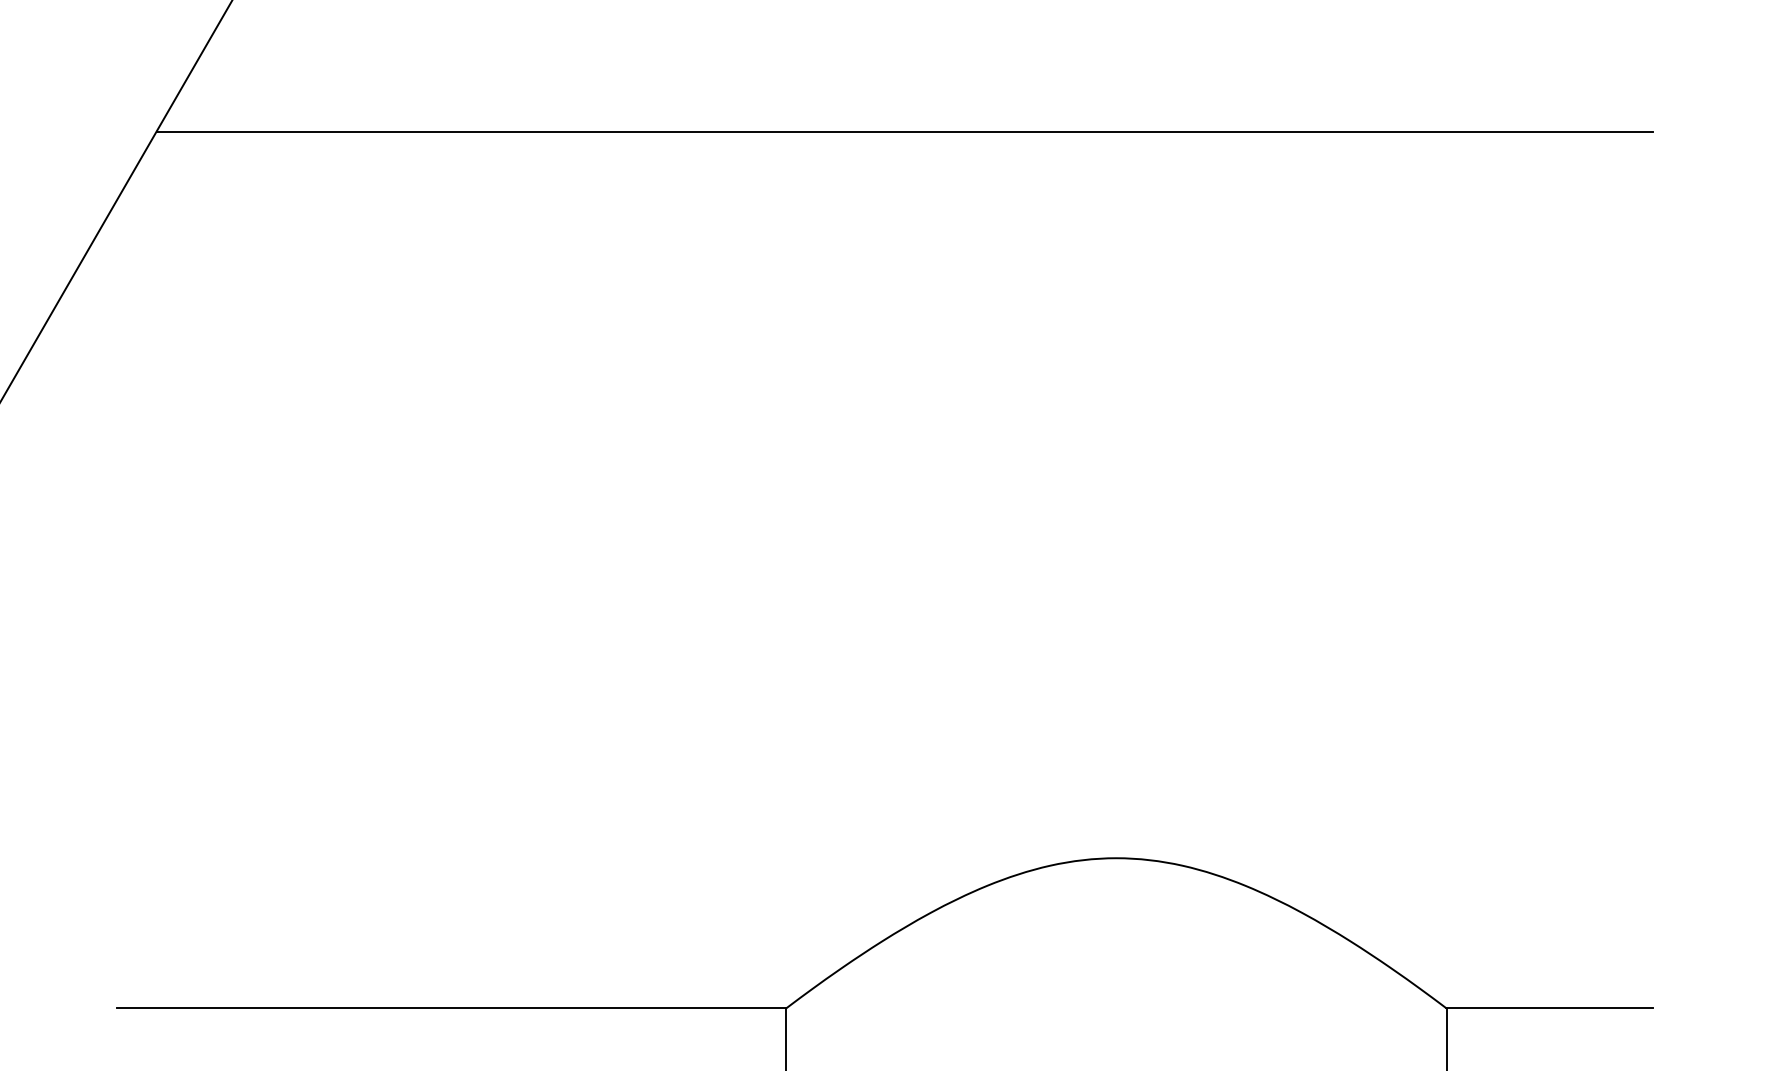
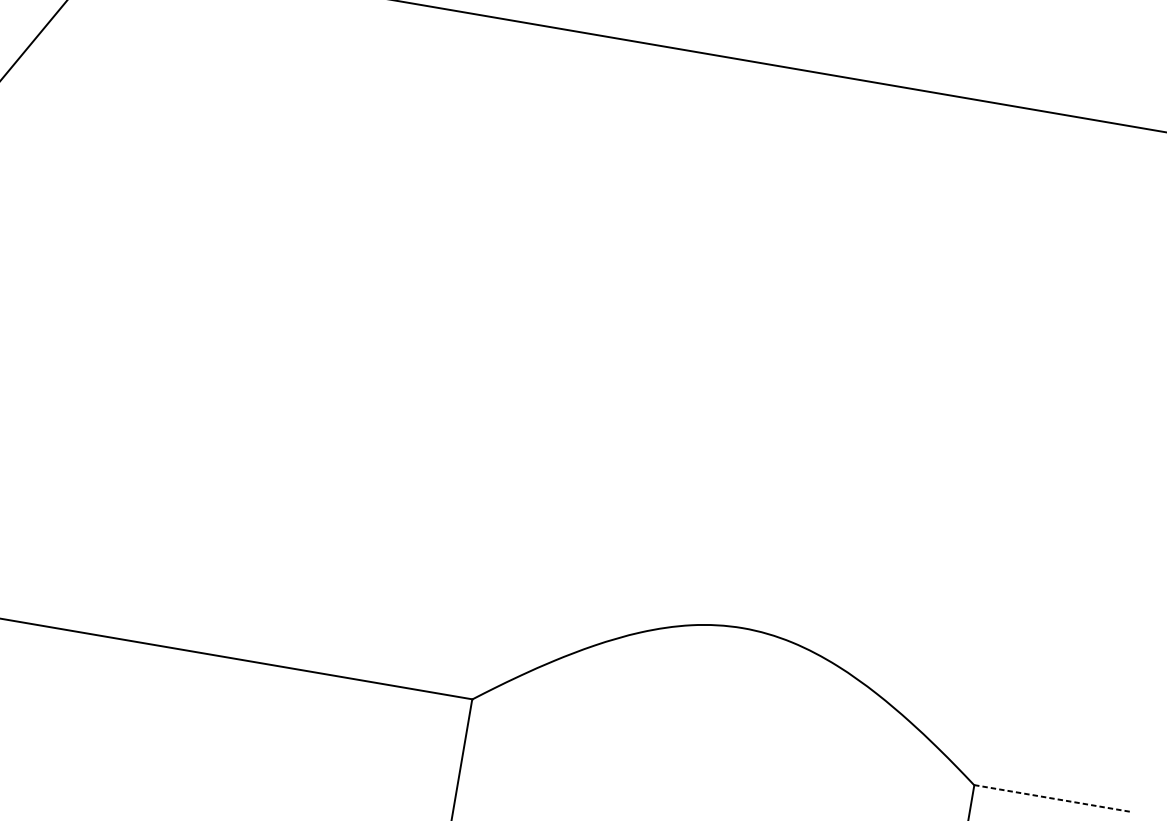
line: (1550, 1008) -> (1053, 798), solid -> dashed

